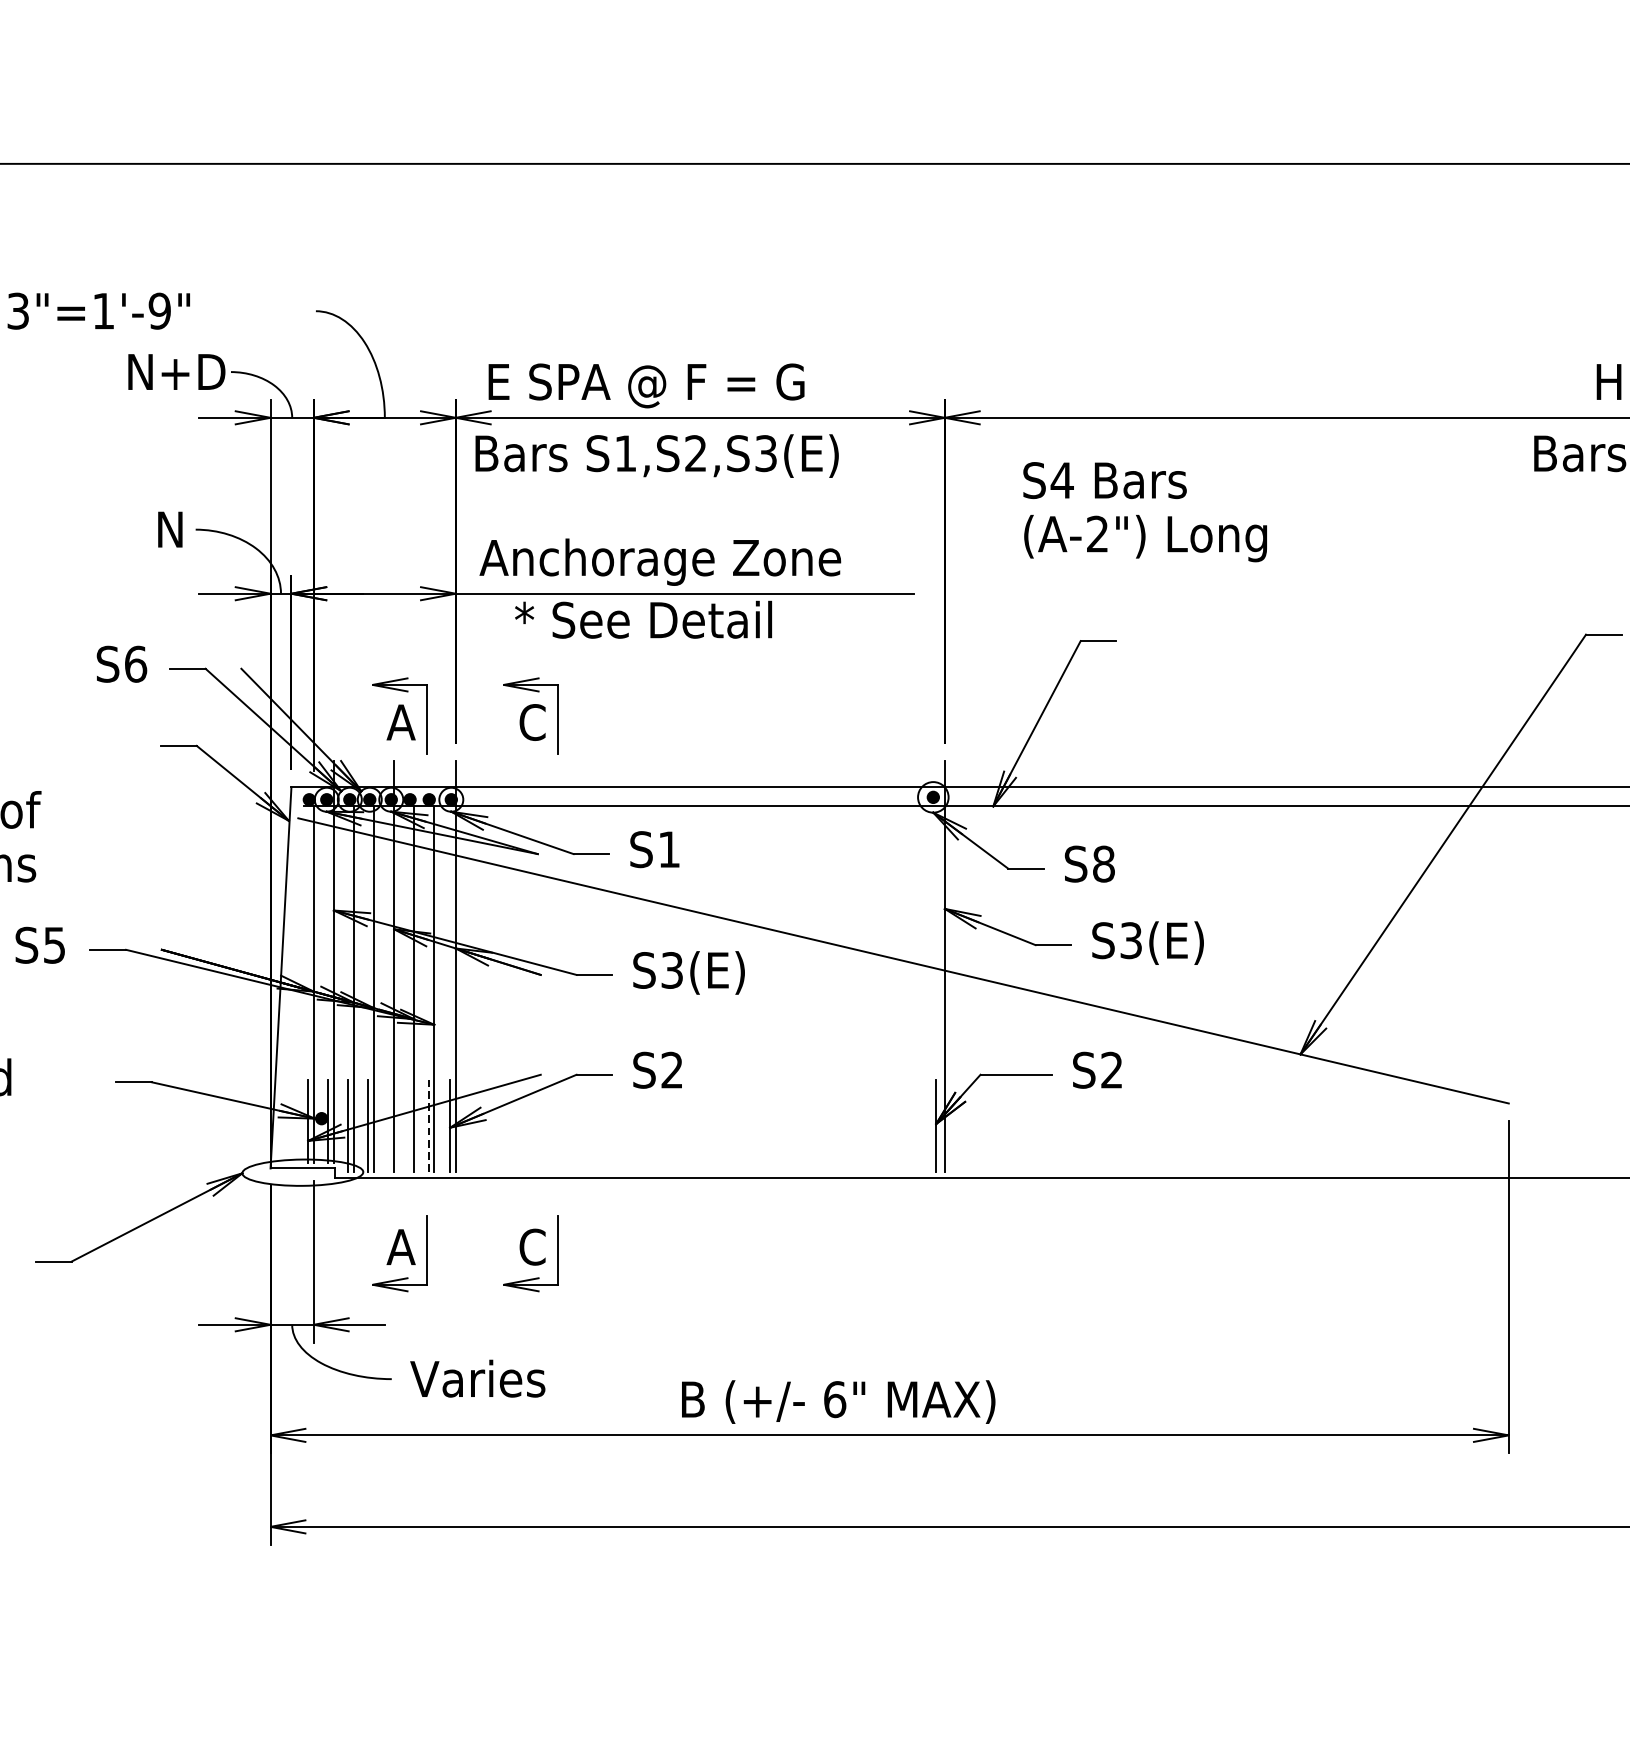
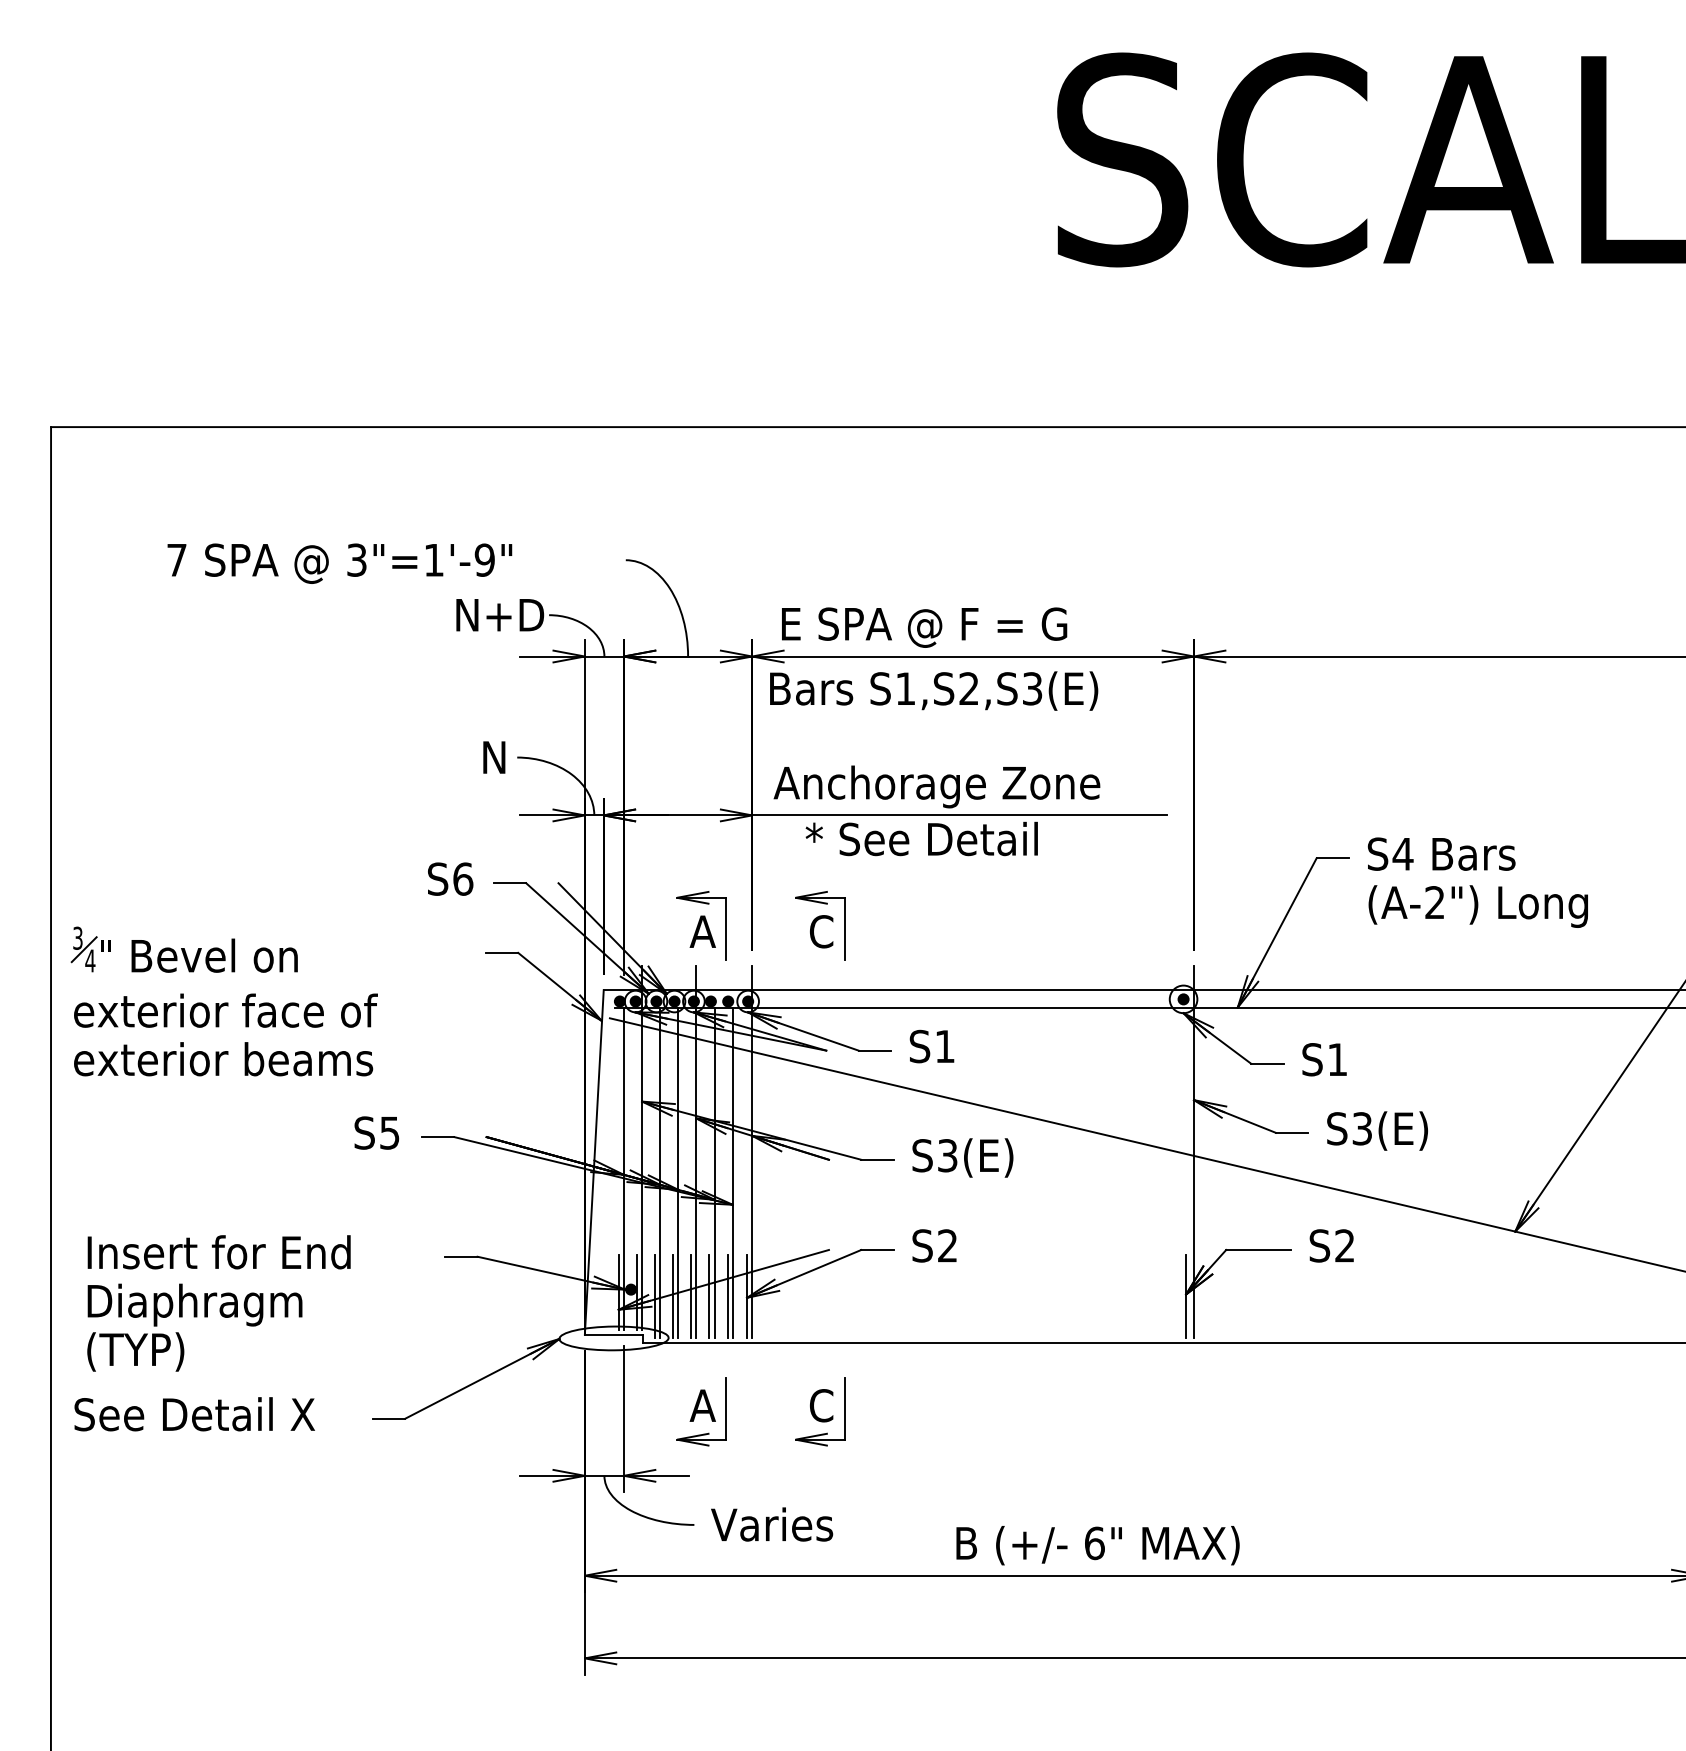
text: (1144, 511) -> (1477, 882), moved
text: (1103, 863) -> (1337, 1059), S8 -> S1
line: (388, 1125) -> (691, 1295), added
line: (408, 1125) -> (709, 1295), added
line: (428, 1125) -> (727, 1295), dashed -> solid

